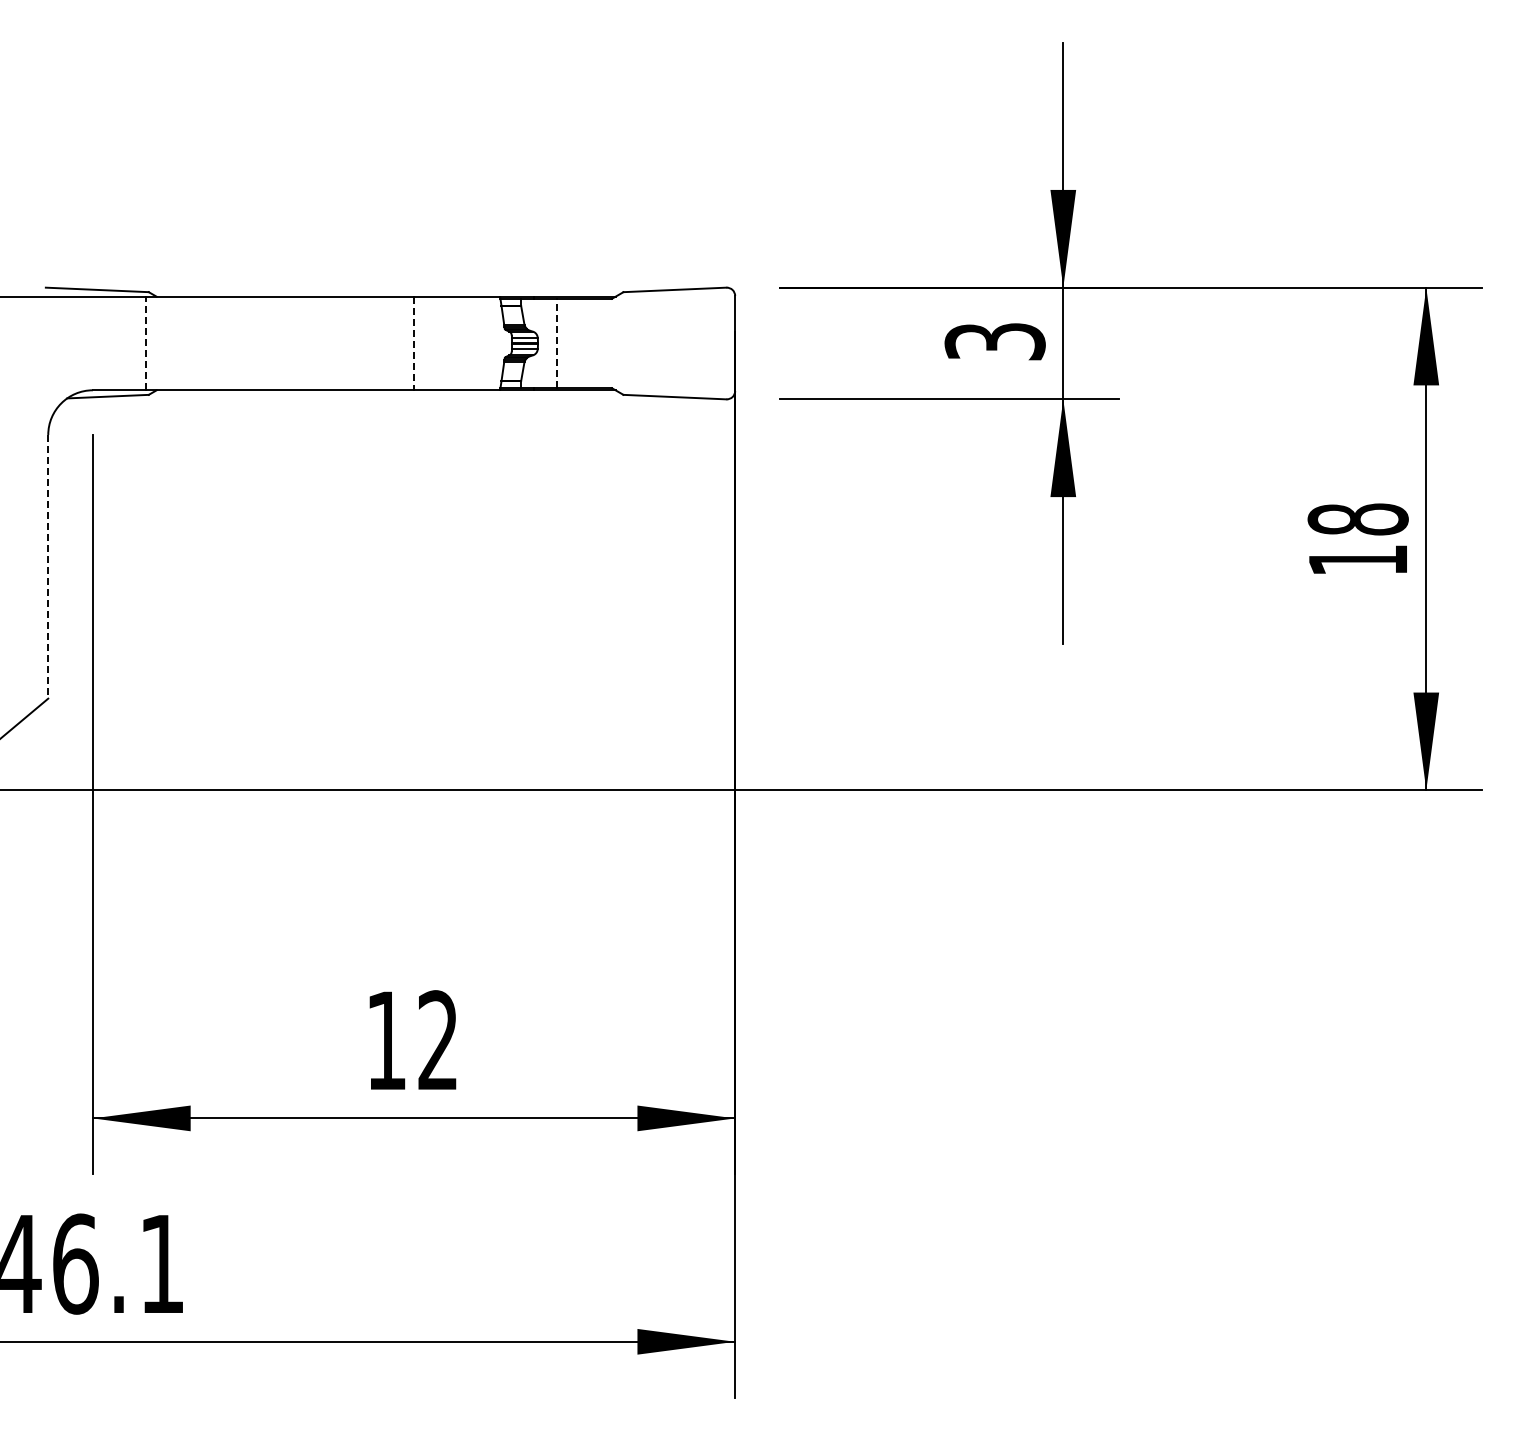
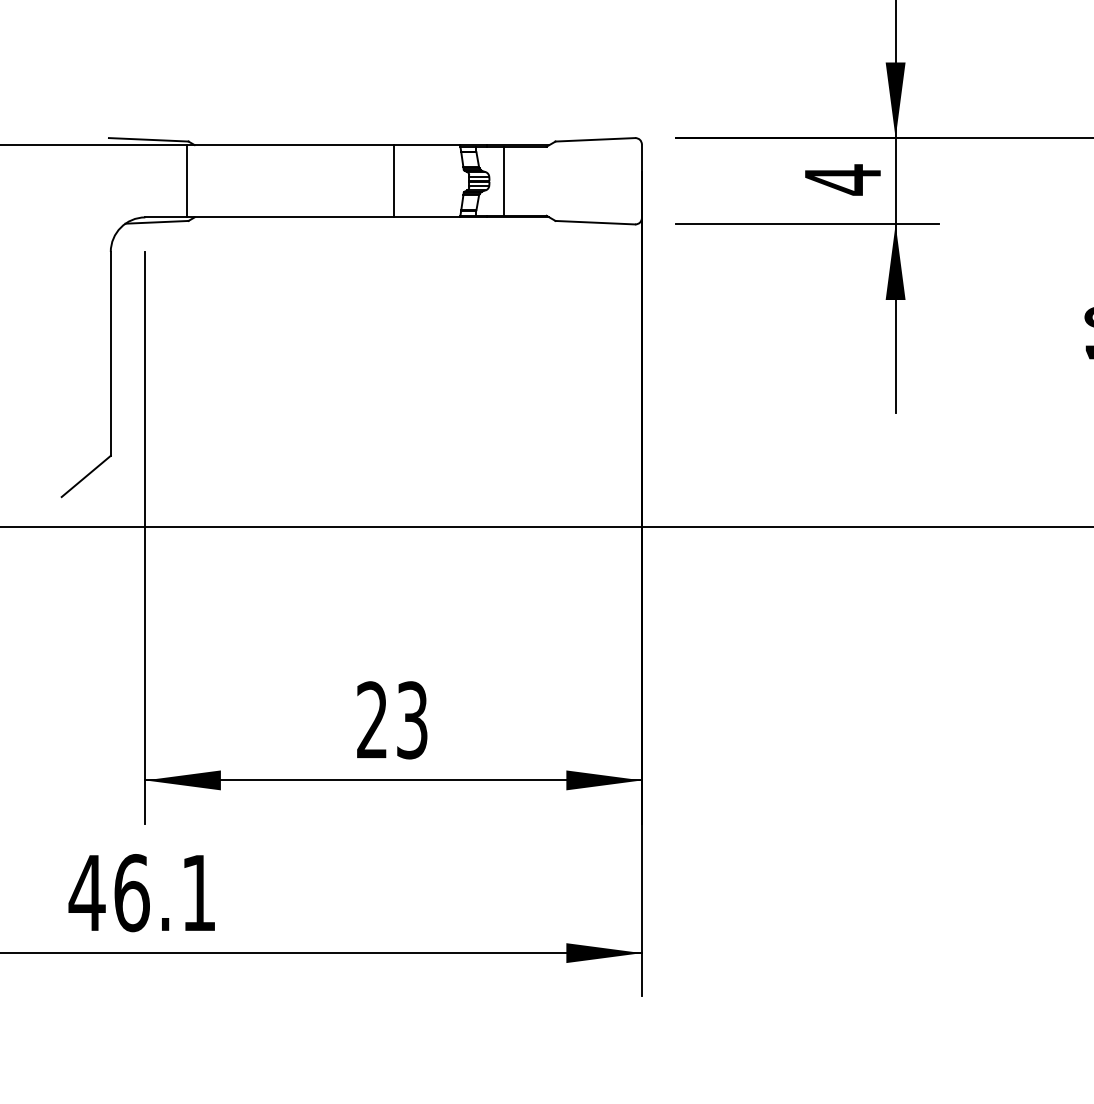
text: (994, 341) -> (842, 179), 3 -> 4
line: (146, 343) -> (186, 181), dashed -> solid
line: (414, 343) -> (393, 181), dashed -> solid
line: (557, 343) -> (504, 181), dashed -> solid
line: (48, 566) -> (110, 353), dashed -> solid
text: (411, 1040) -> (391, 720), 12 -> 23

